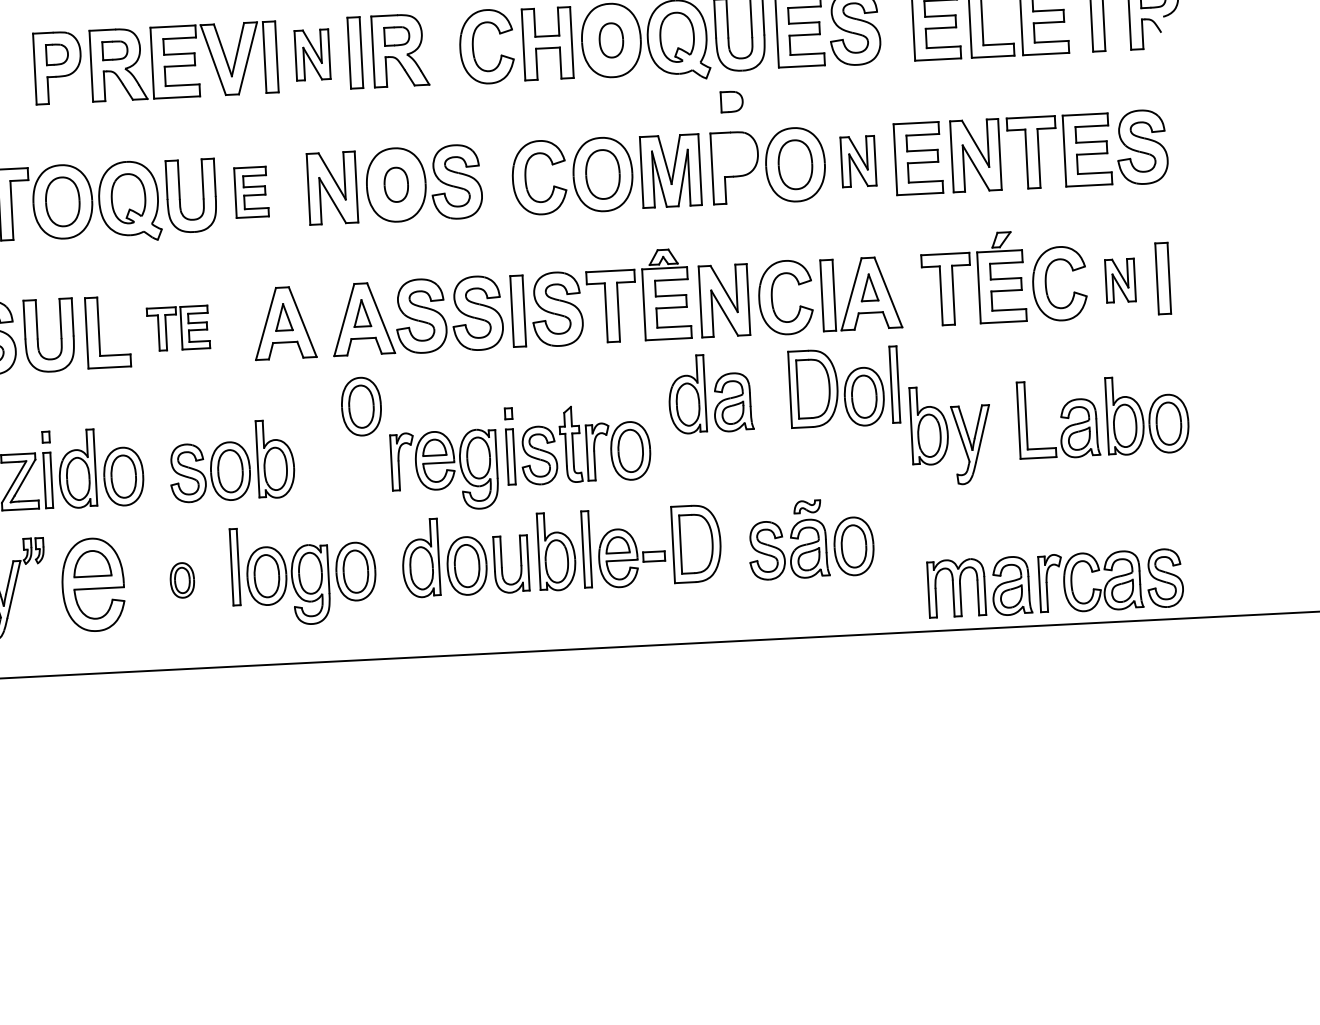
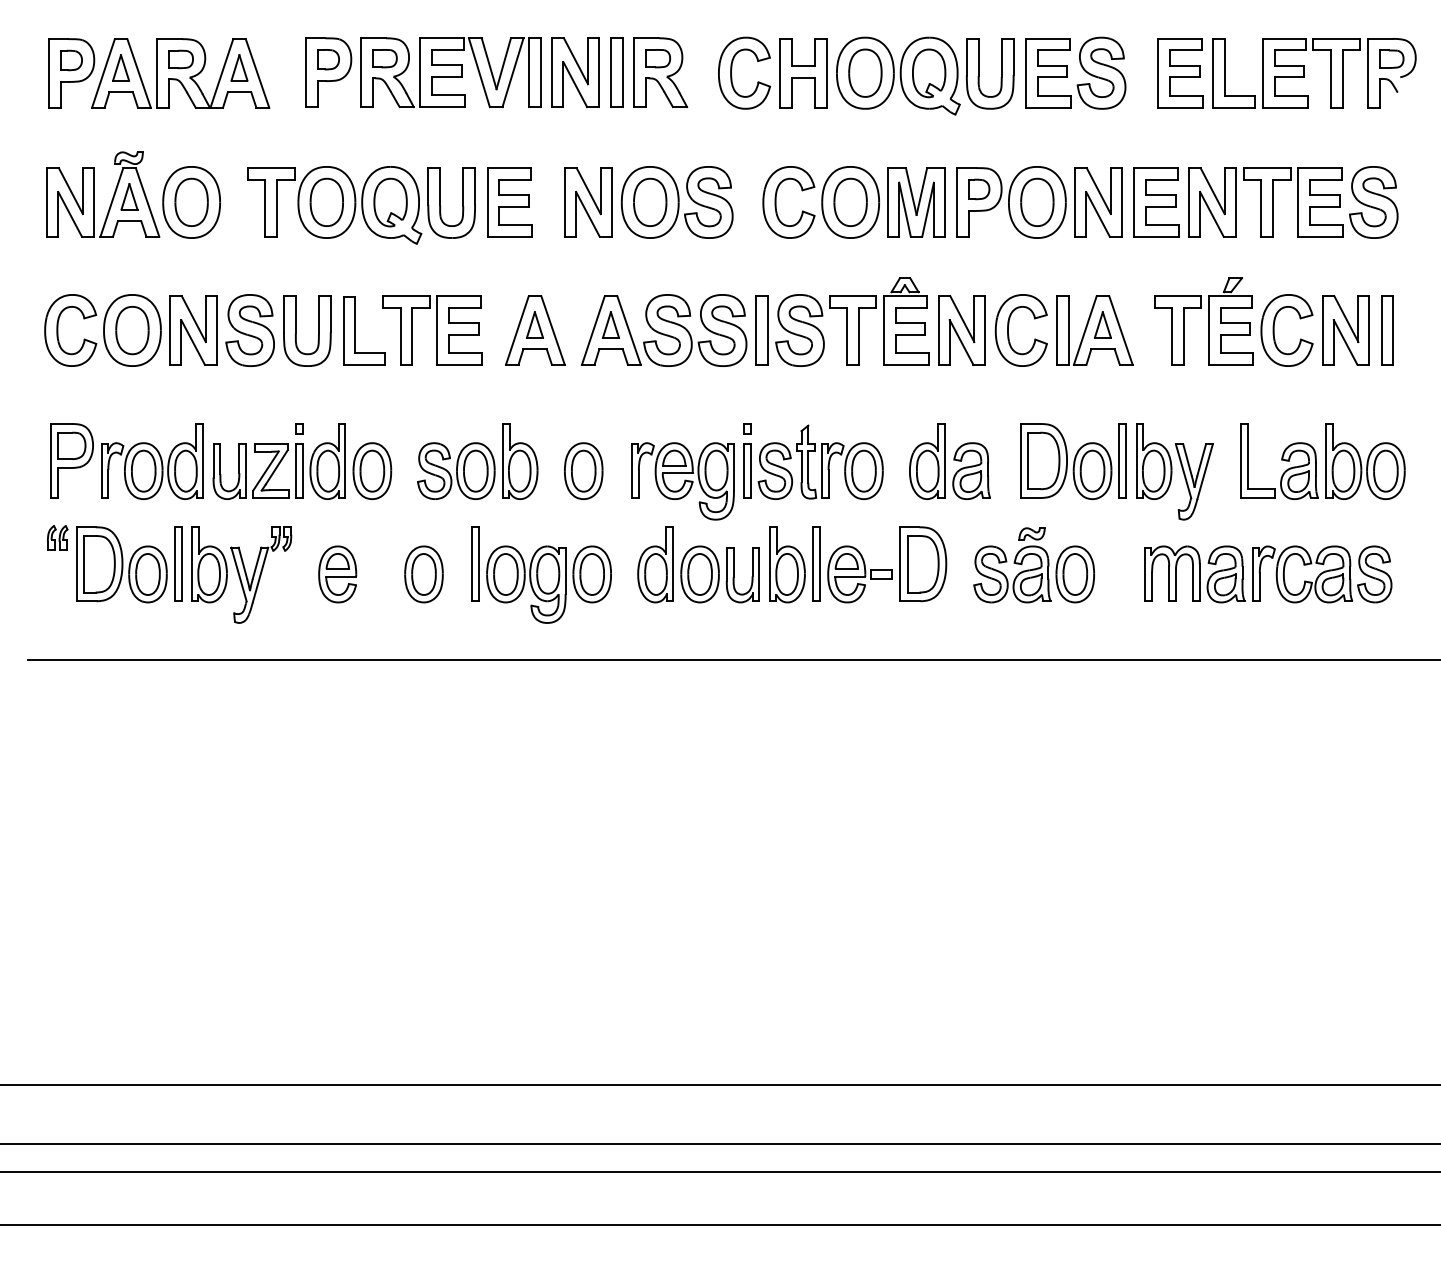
part: (611, 39) -> (865, 72), size x1.43
part: (312, 54) -> (575, 72), size x1.43
part: (732, 101) -> (979, 189), moved
part: (858, 161) -> (1098, 202), size x1.43
part: (396, 184) -> (650, 201), size x1.43
part: (251, 192) -> (509, 202), size x1.43
part: (1119, 280) -> (1345, 330), size x1.67
part: (178, 328) -> (432, 330), size x1.67
part: (844, 387) -> (1073, 461), moved
part: (710, 393) -> (949, 461), moved
part: (361, 407) -> (583, 471), moved
part: (181, 580) -> (423, 574), size x1.67
part: (1062, 583) -> (1275, 574), moved
part: (93, 584) -> (337, 574), size x0.62

